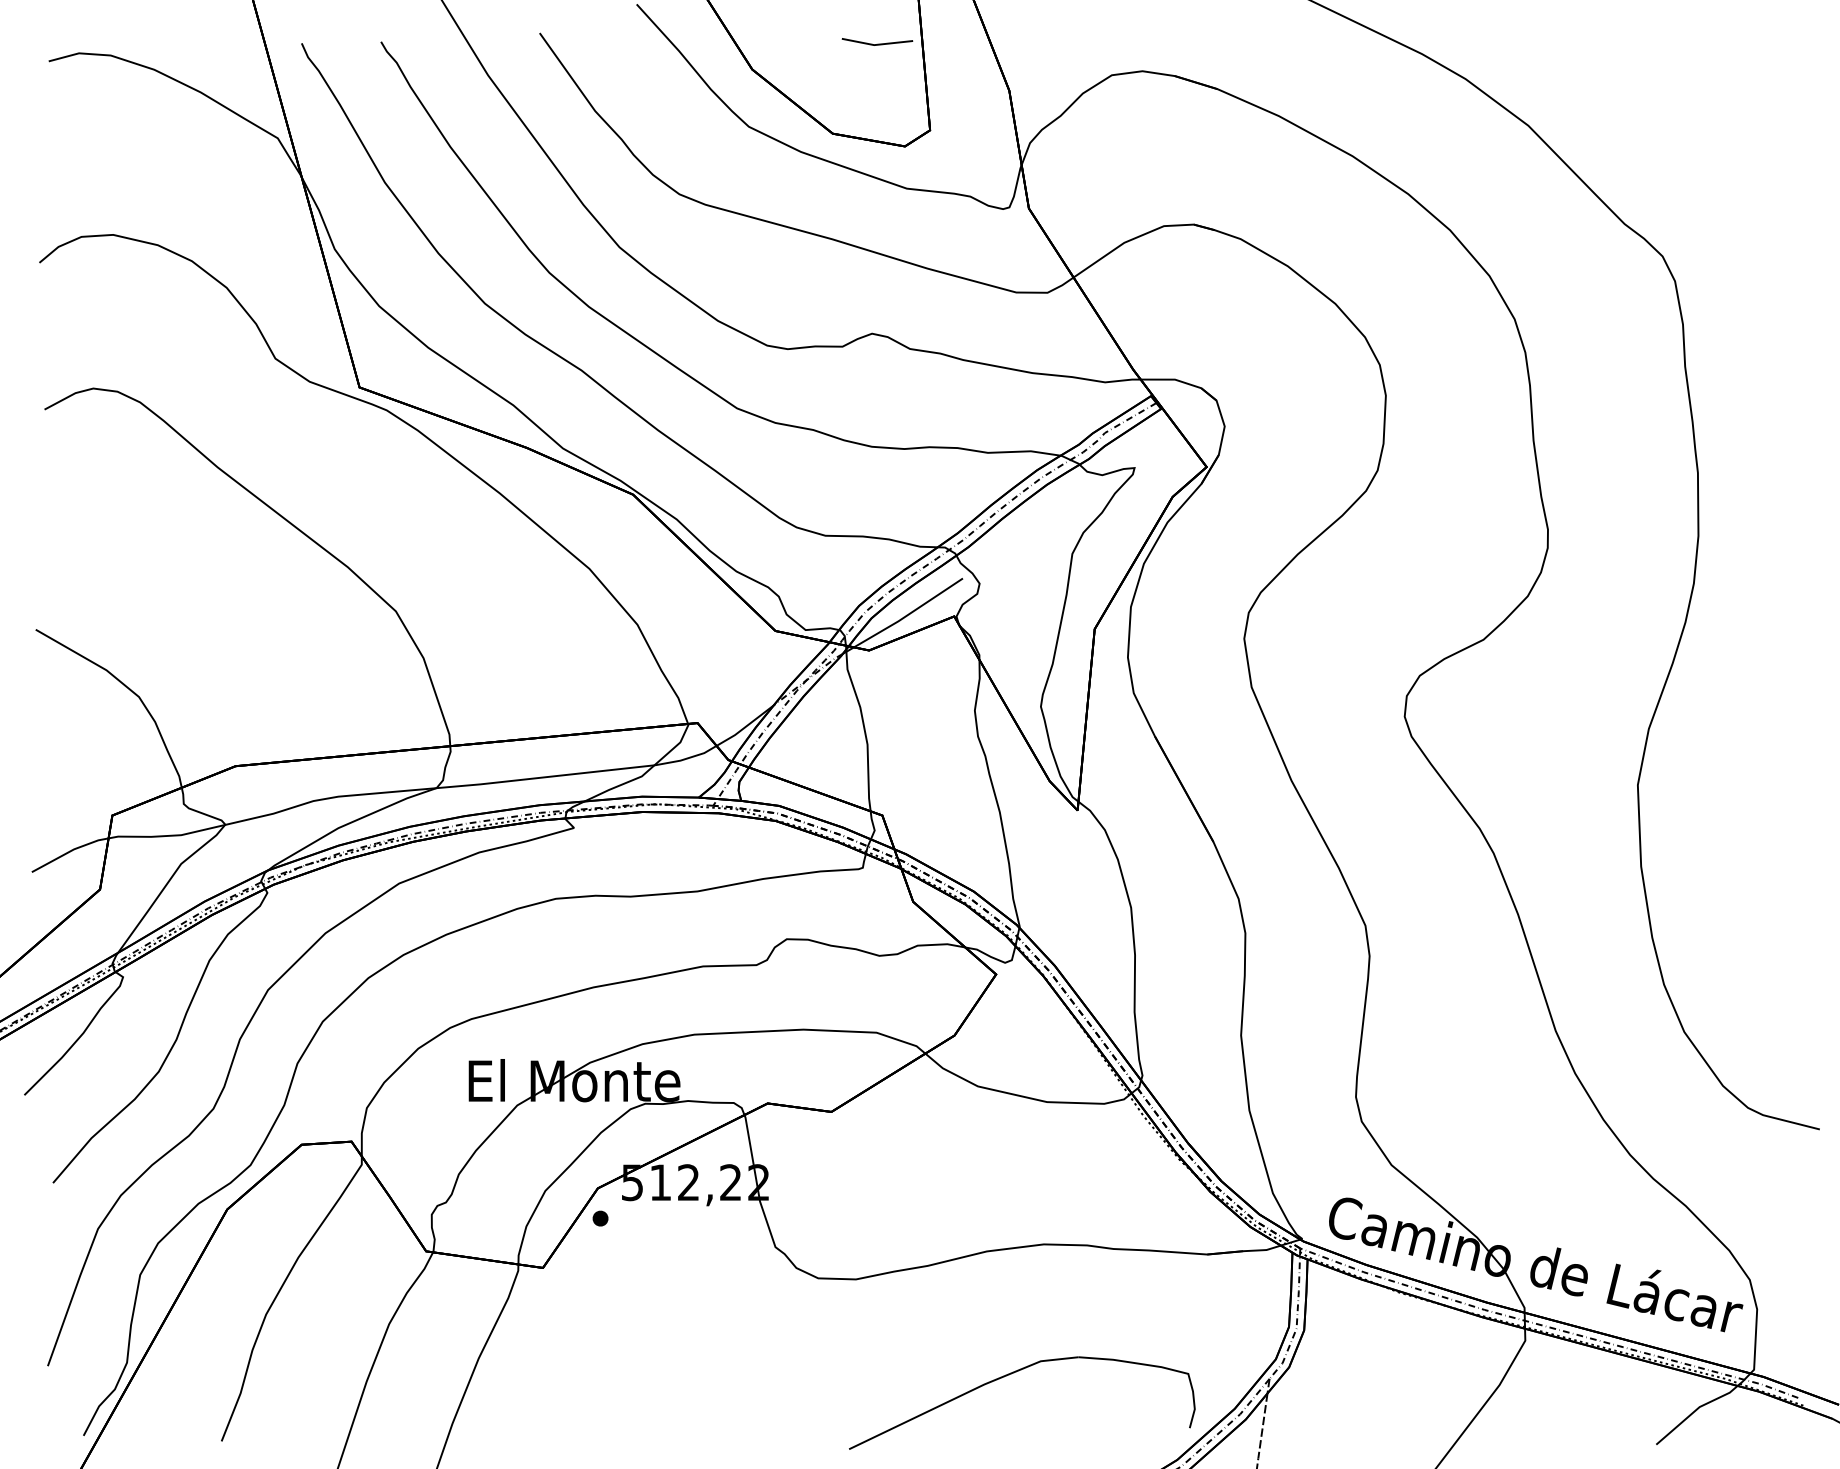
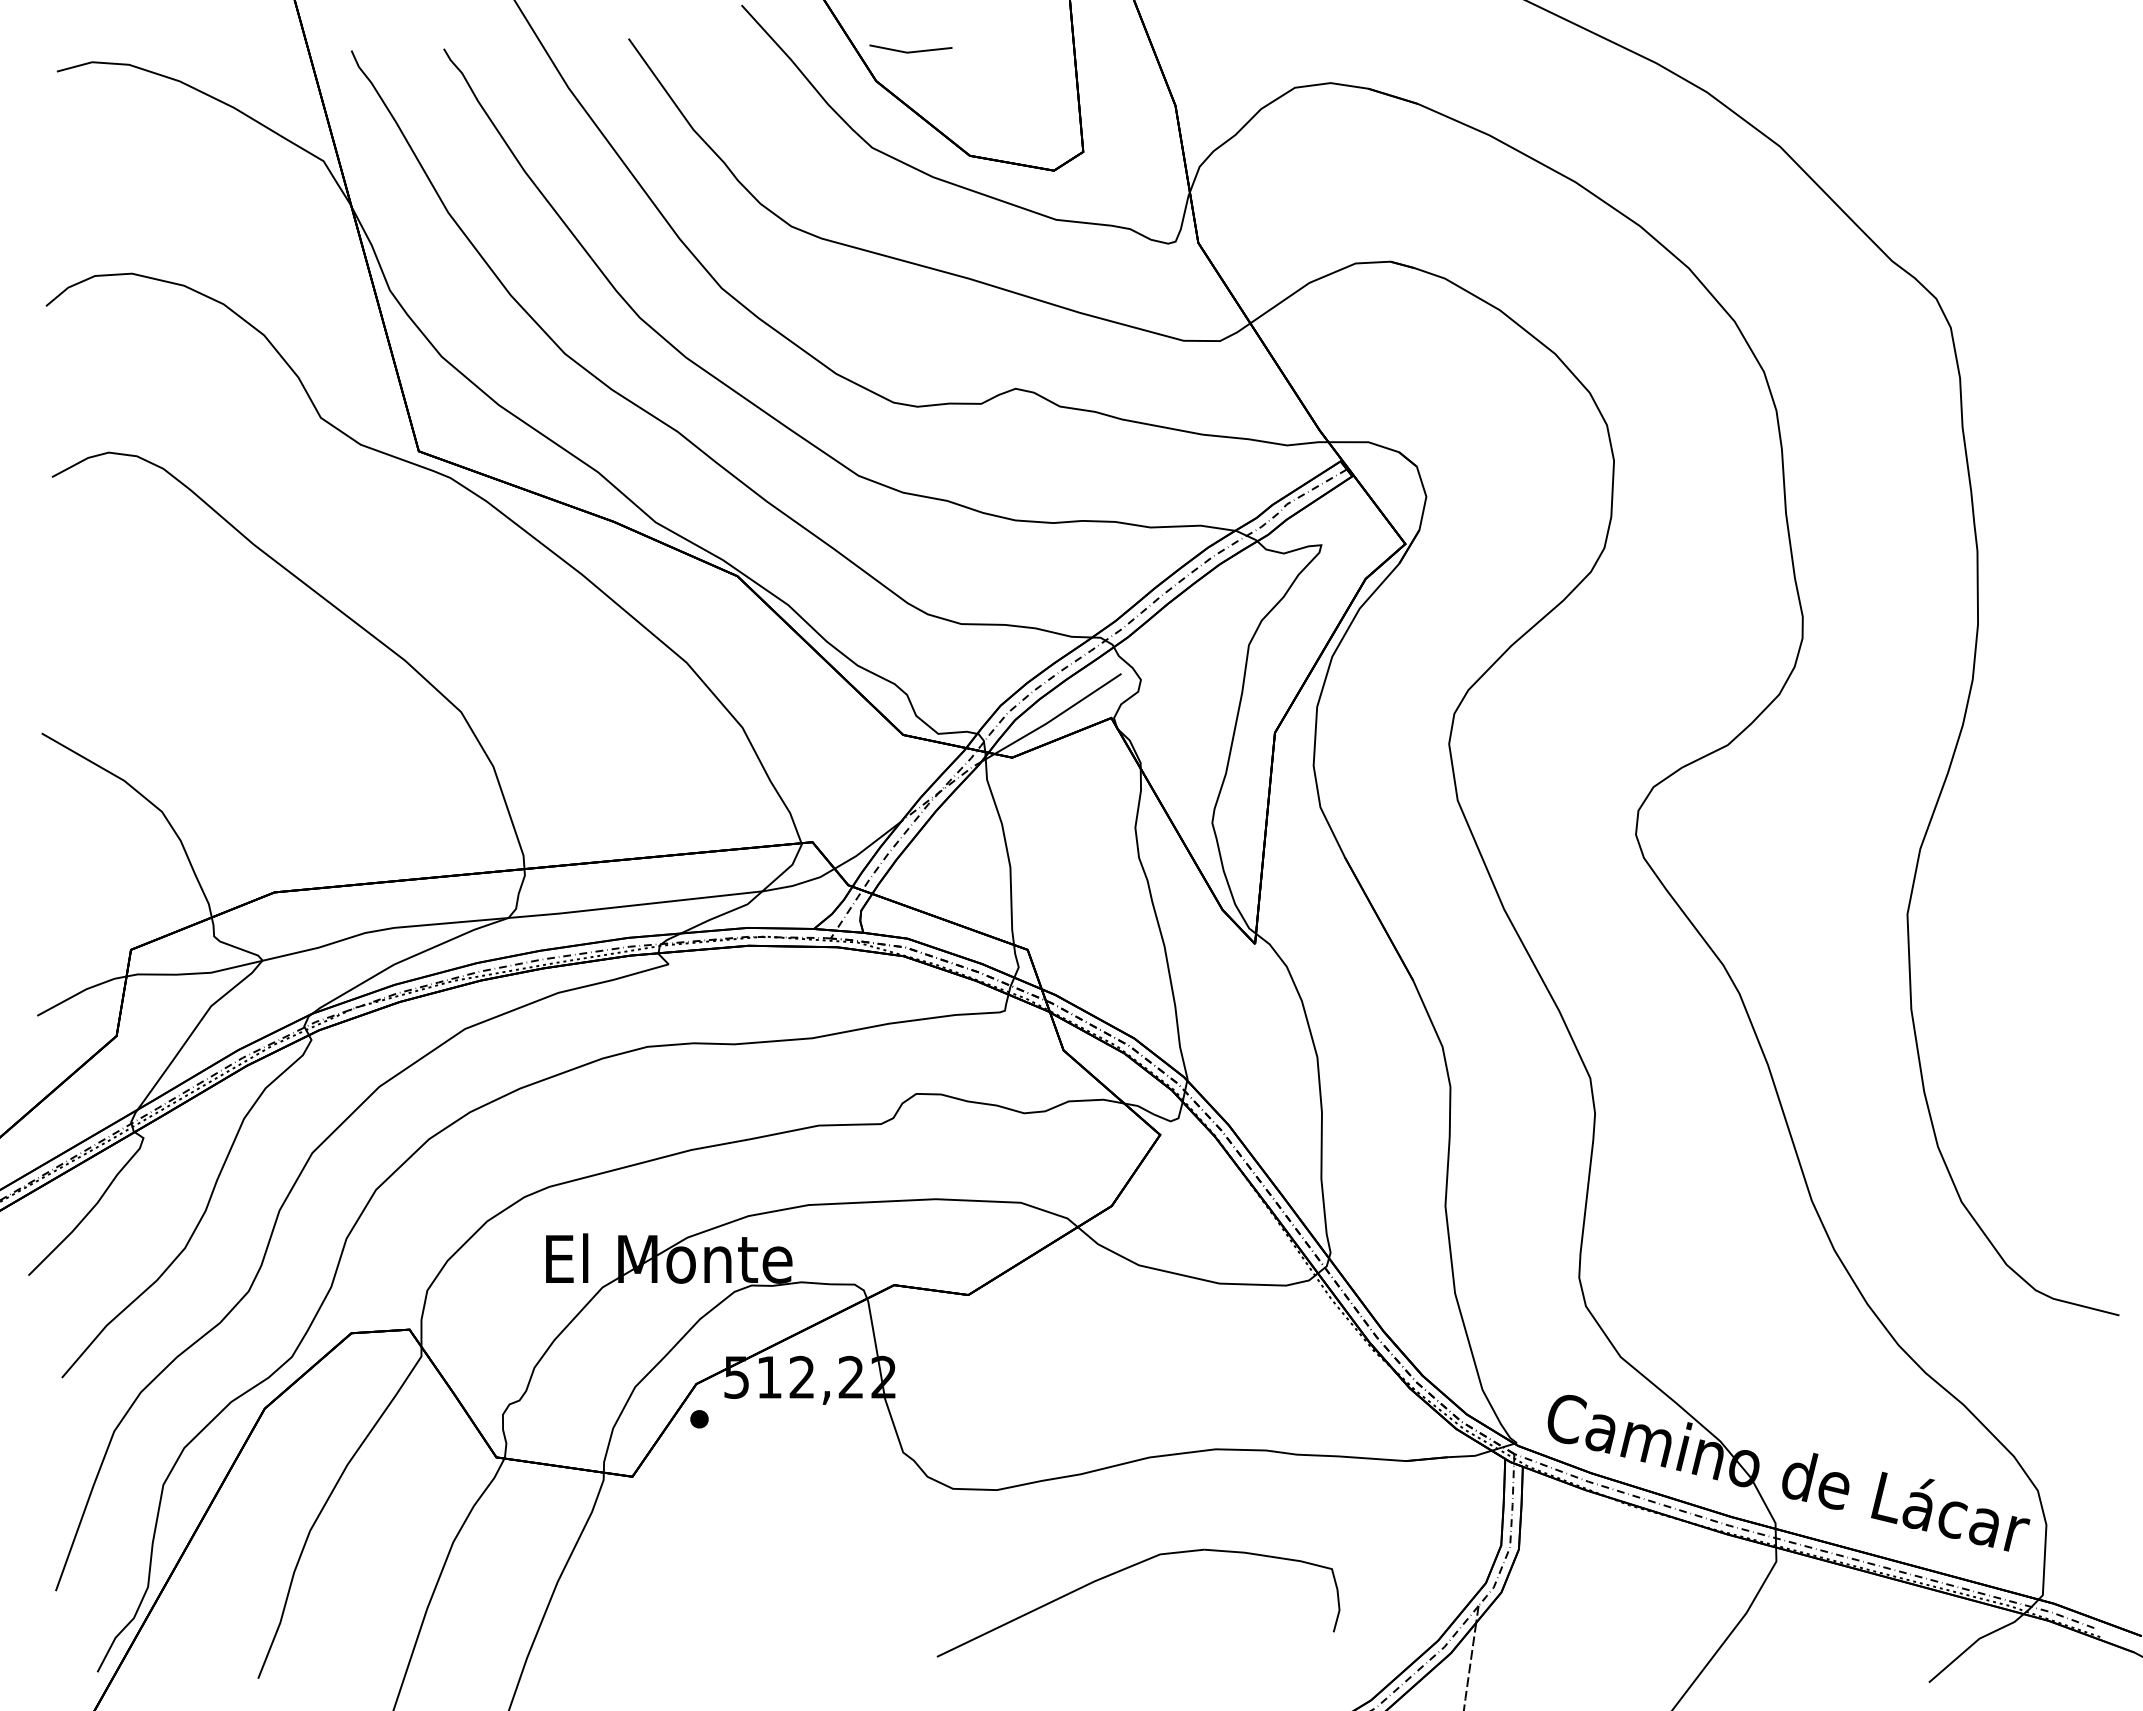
line: (877, 44) -> (910, 51), moved
part: (1010, 1375) -> (1124, 1570), moved

